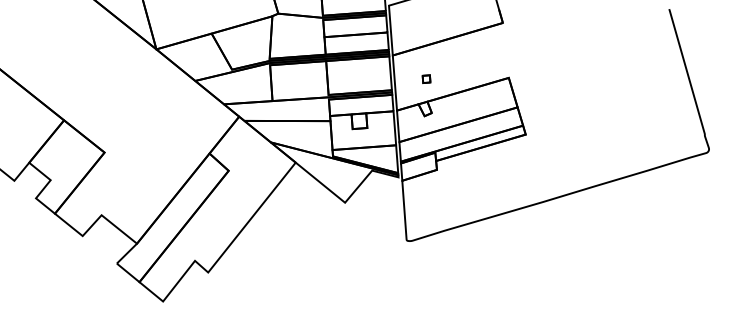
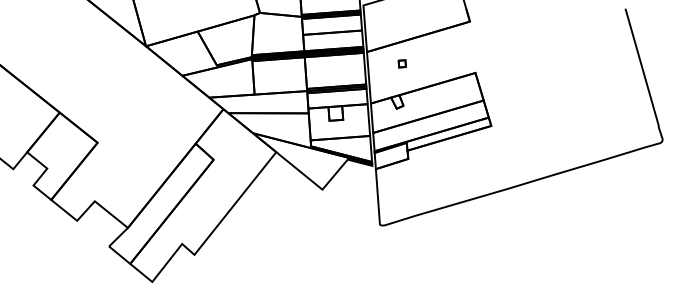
part: (426, 78) -> (402, 63), moved

